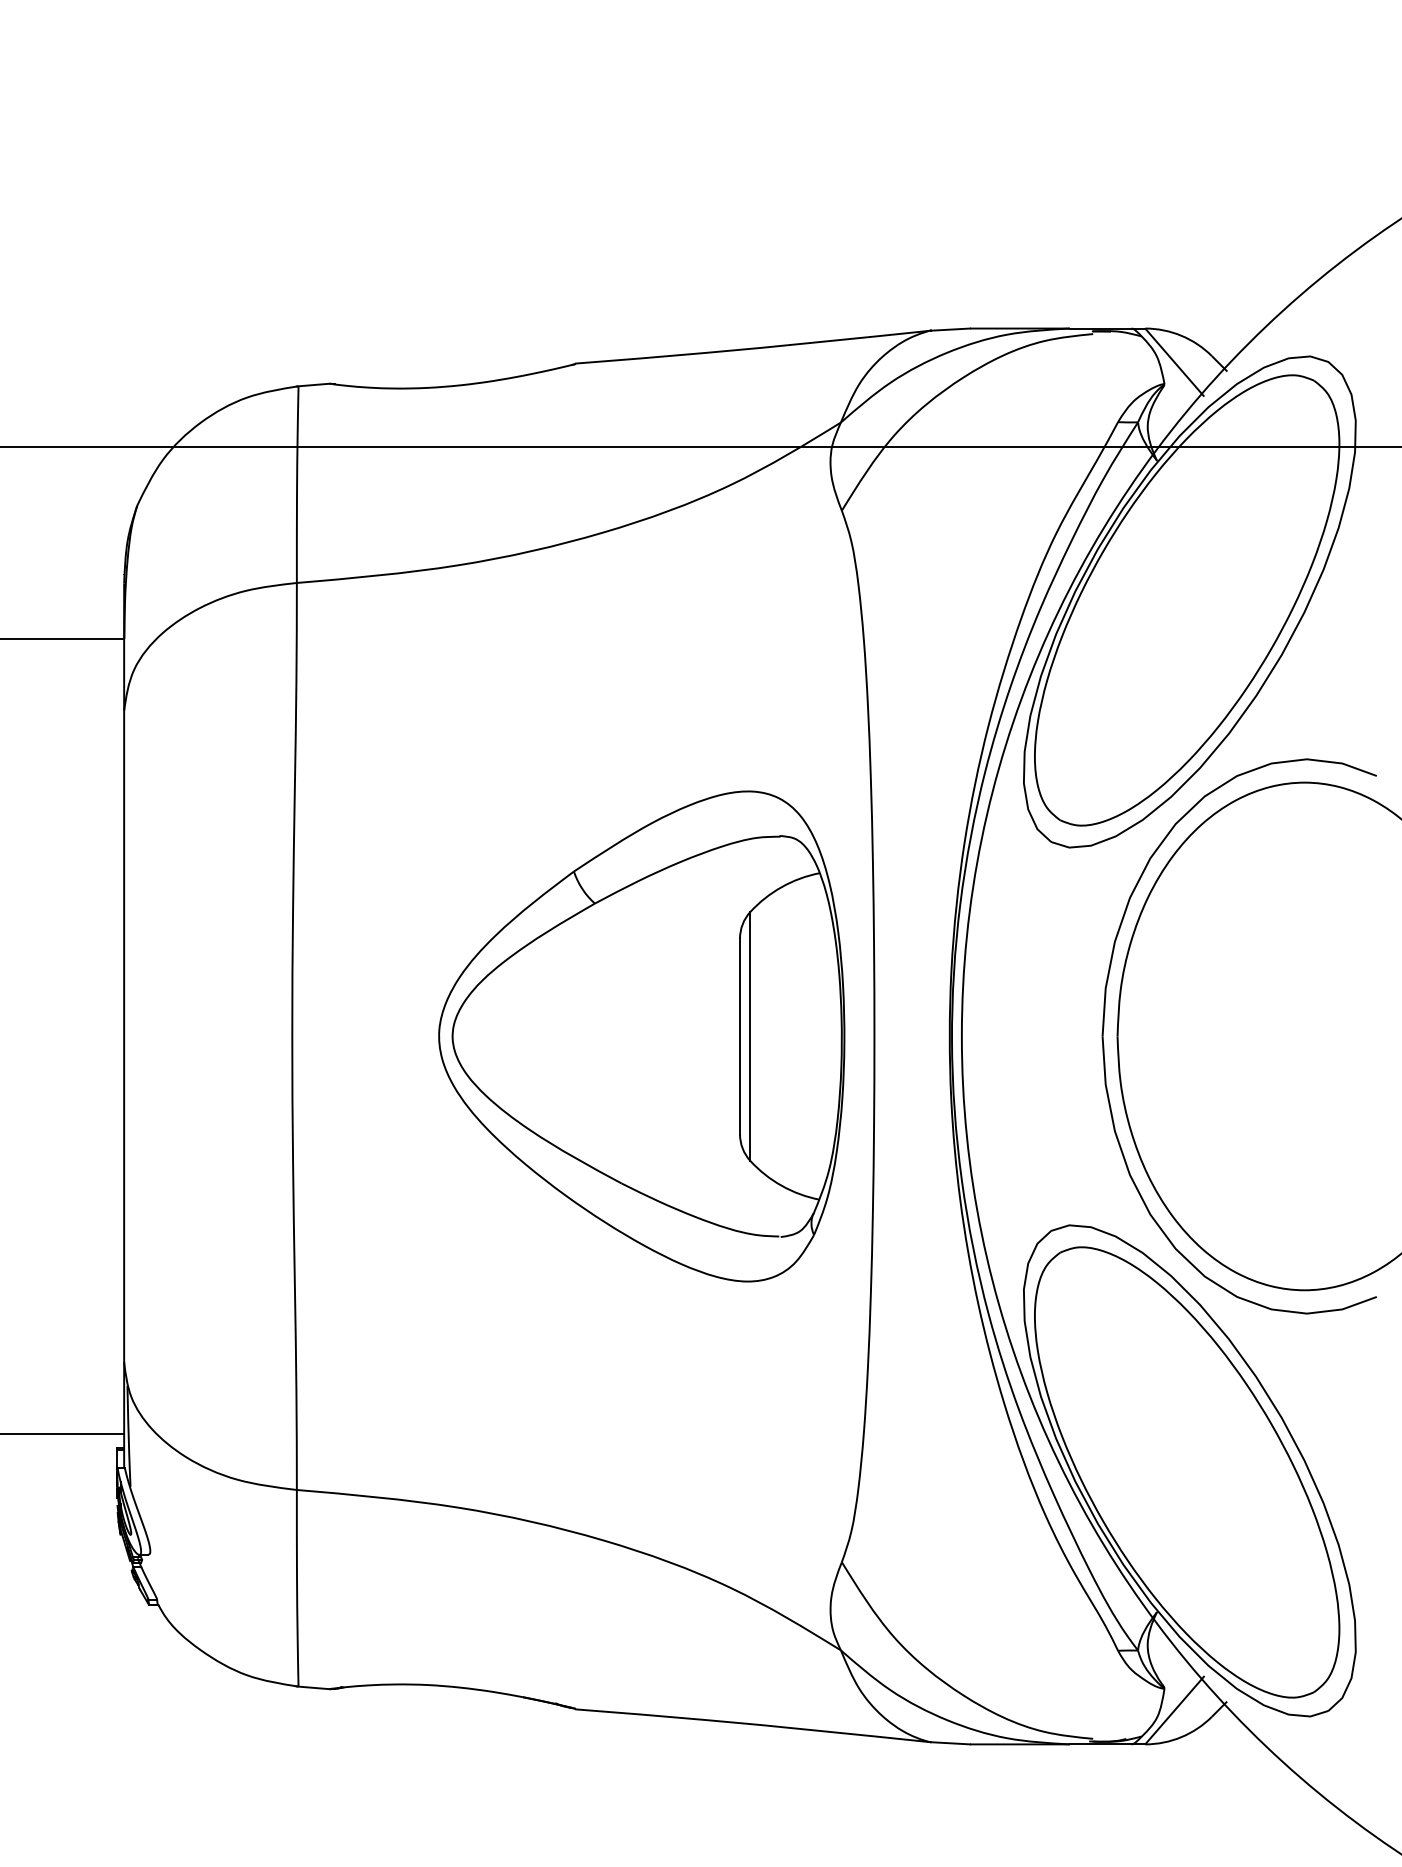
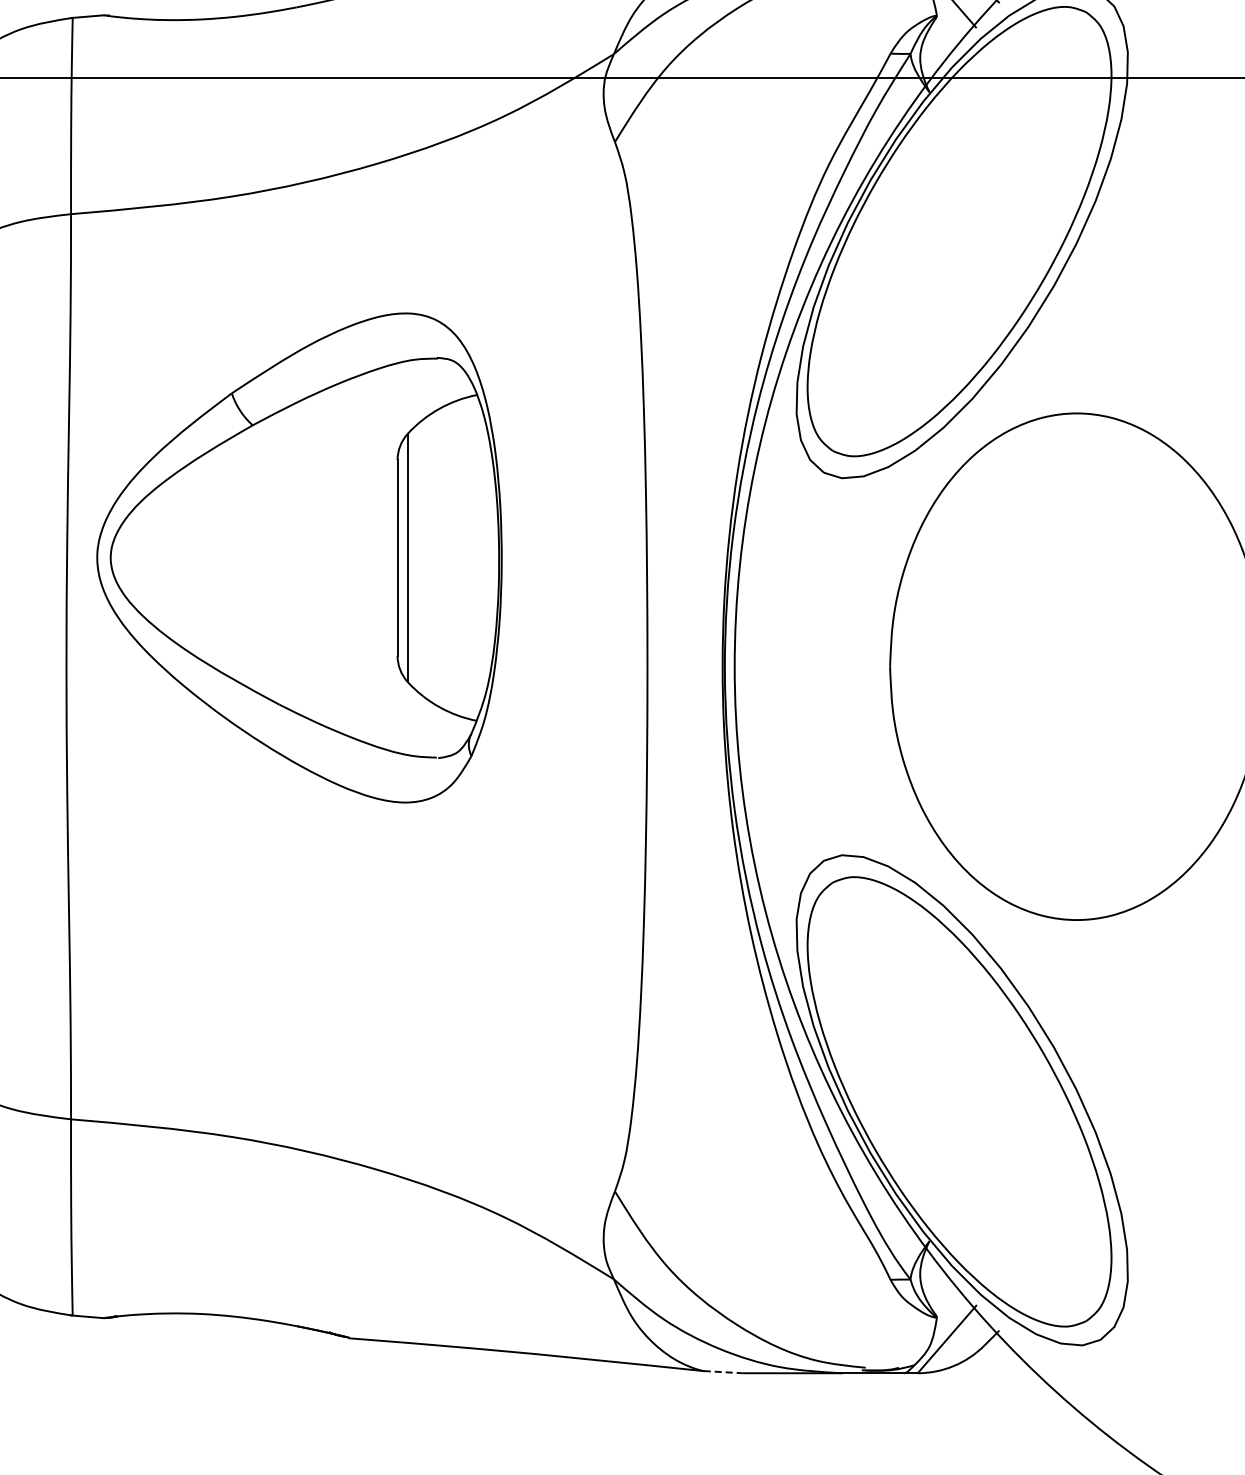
part: (1104, 1027) -> (877, 657), removed
part: (641, 1036) -> (299, 557), moved
line: (950, 1743) -> (723, 1372), solid -> dashed

